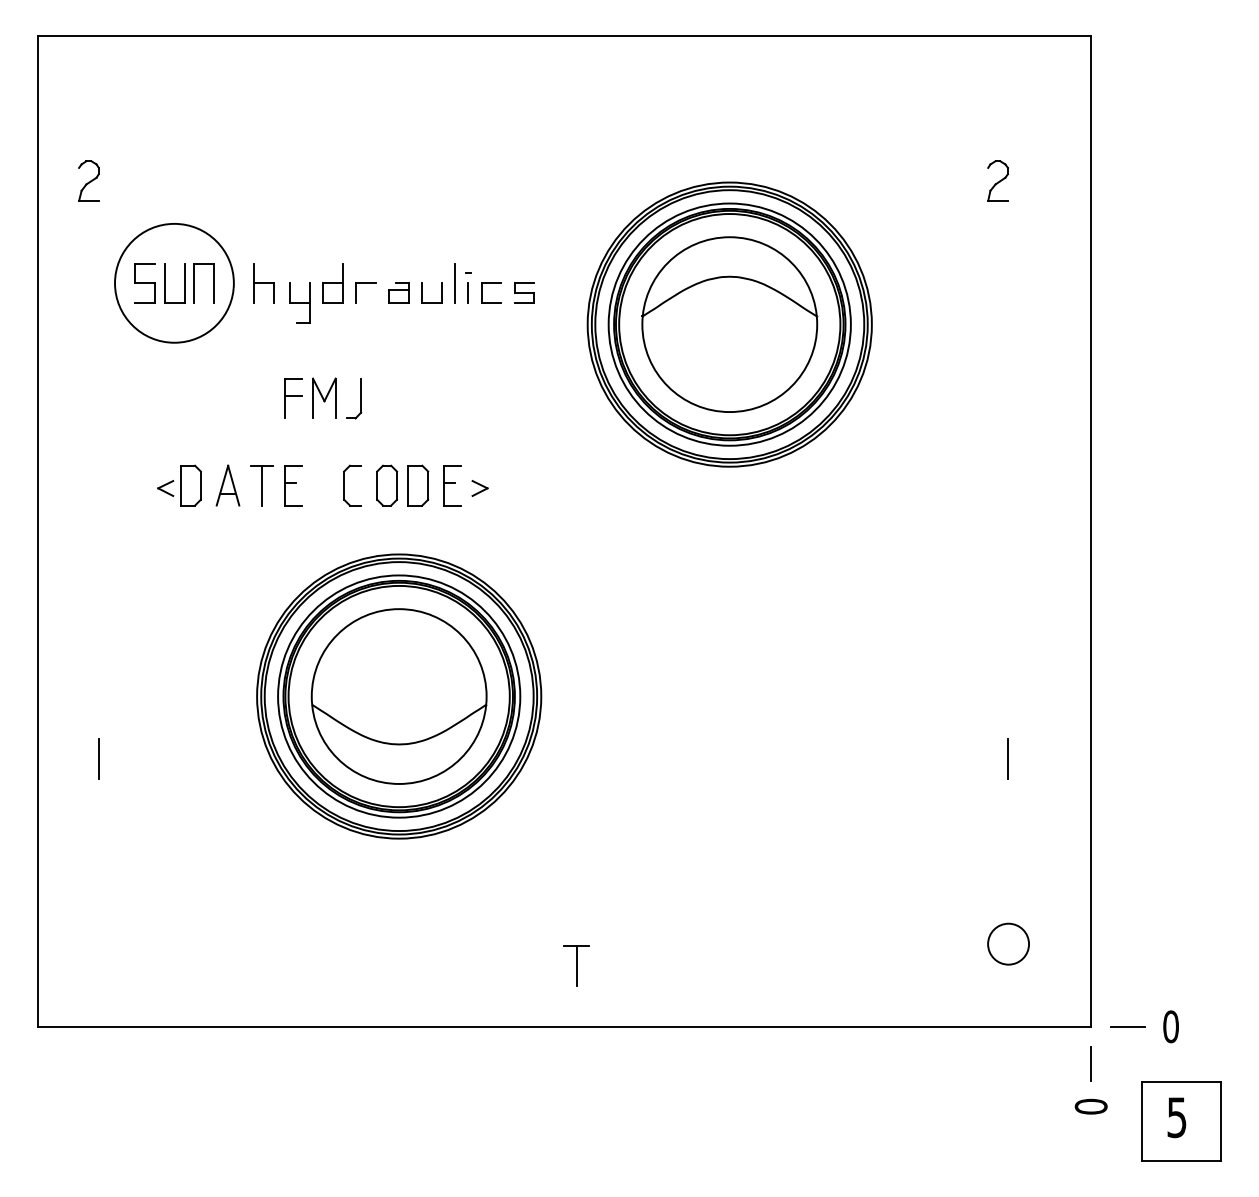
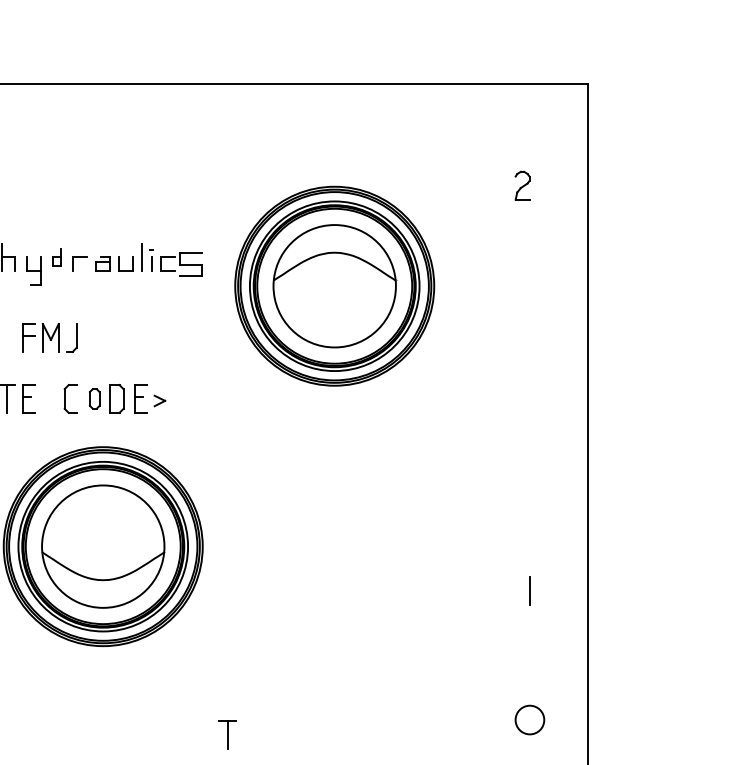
part: (332, 283) -> (56, 257), size x0.6
part: (524, 292) -> (190, 263), size x1.6
part: (386, 485) -> (94, 398), size x0.7

